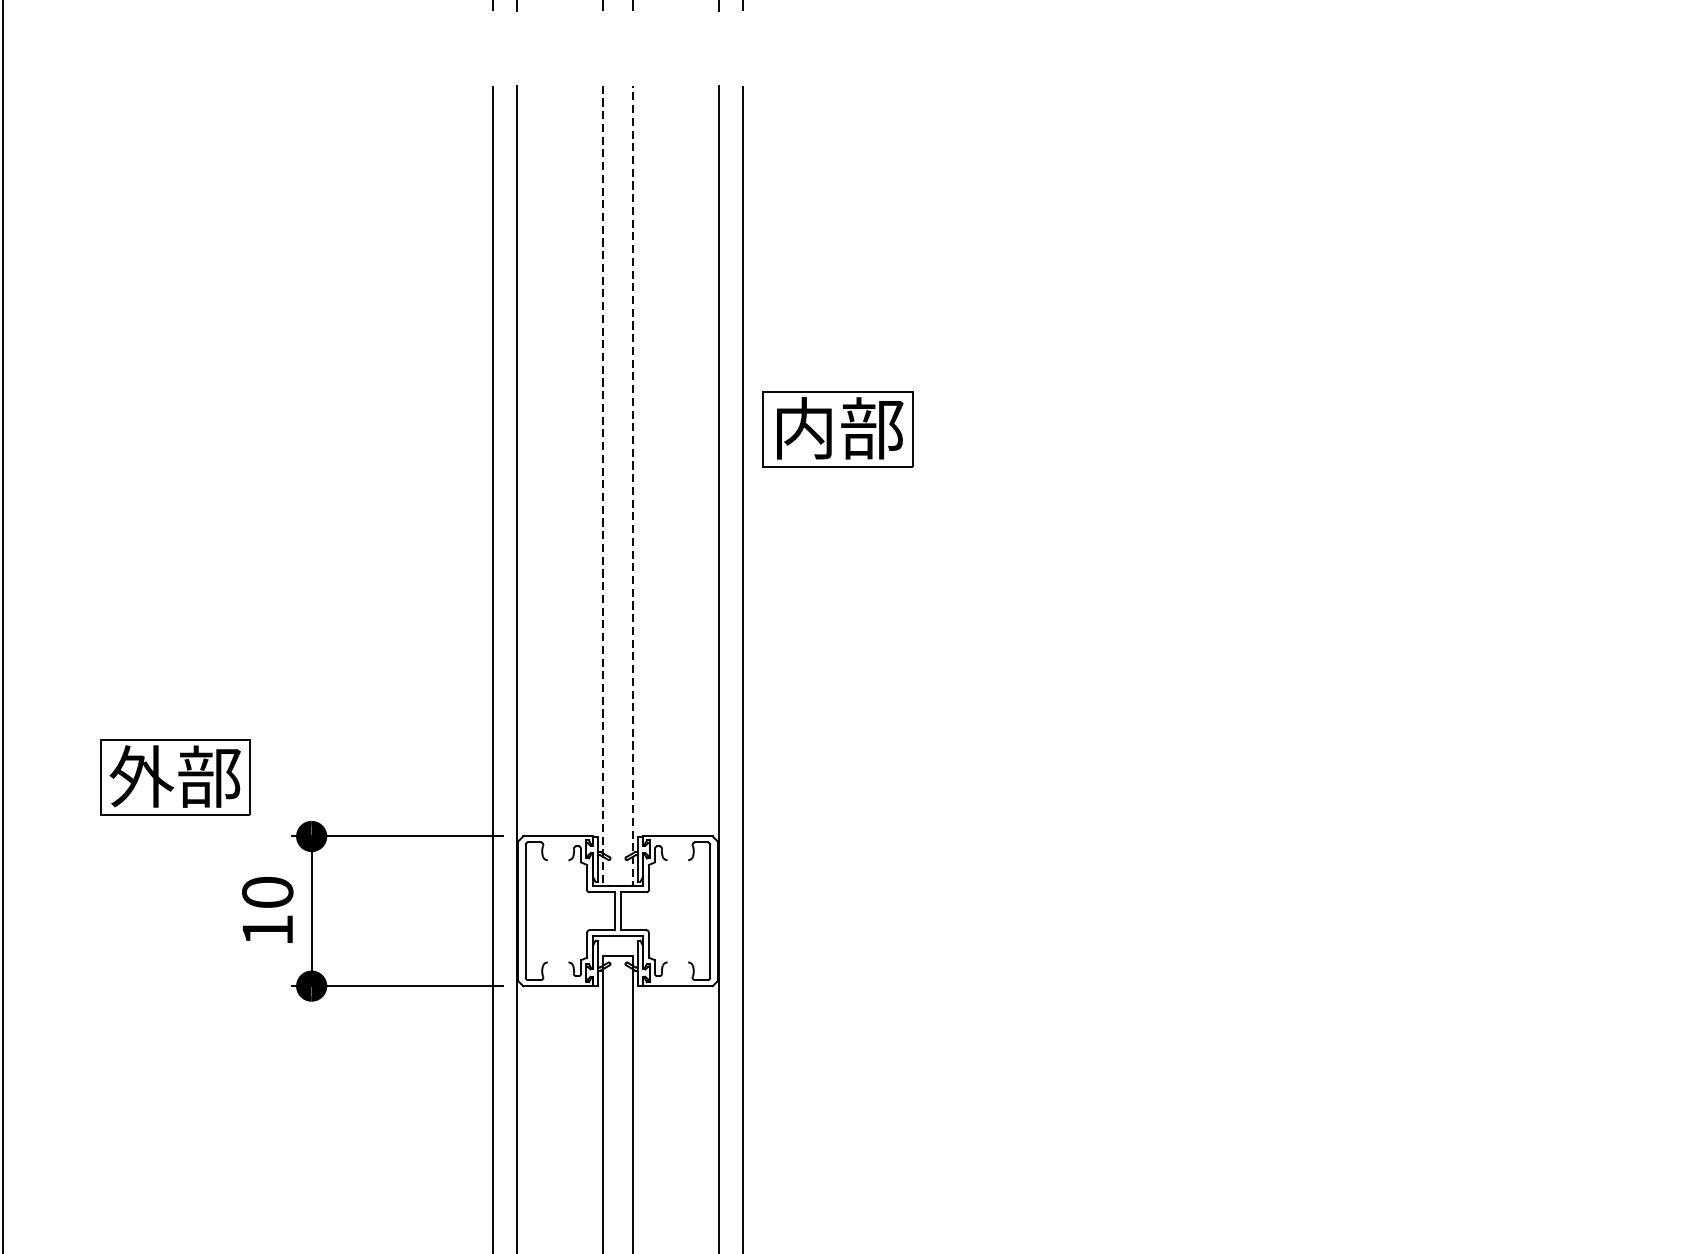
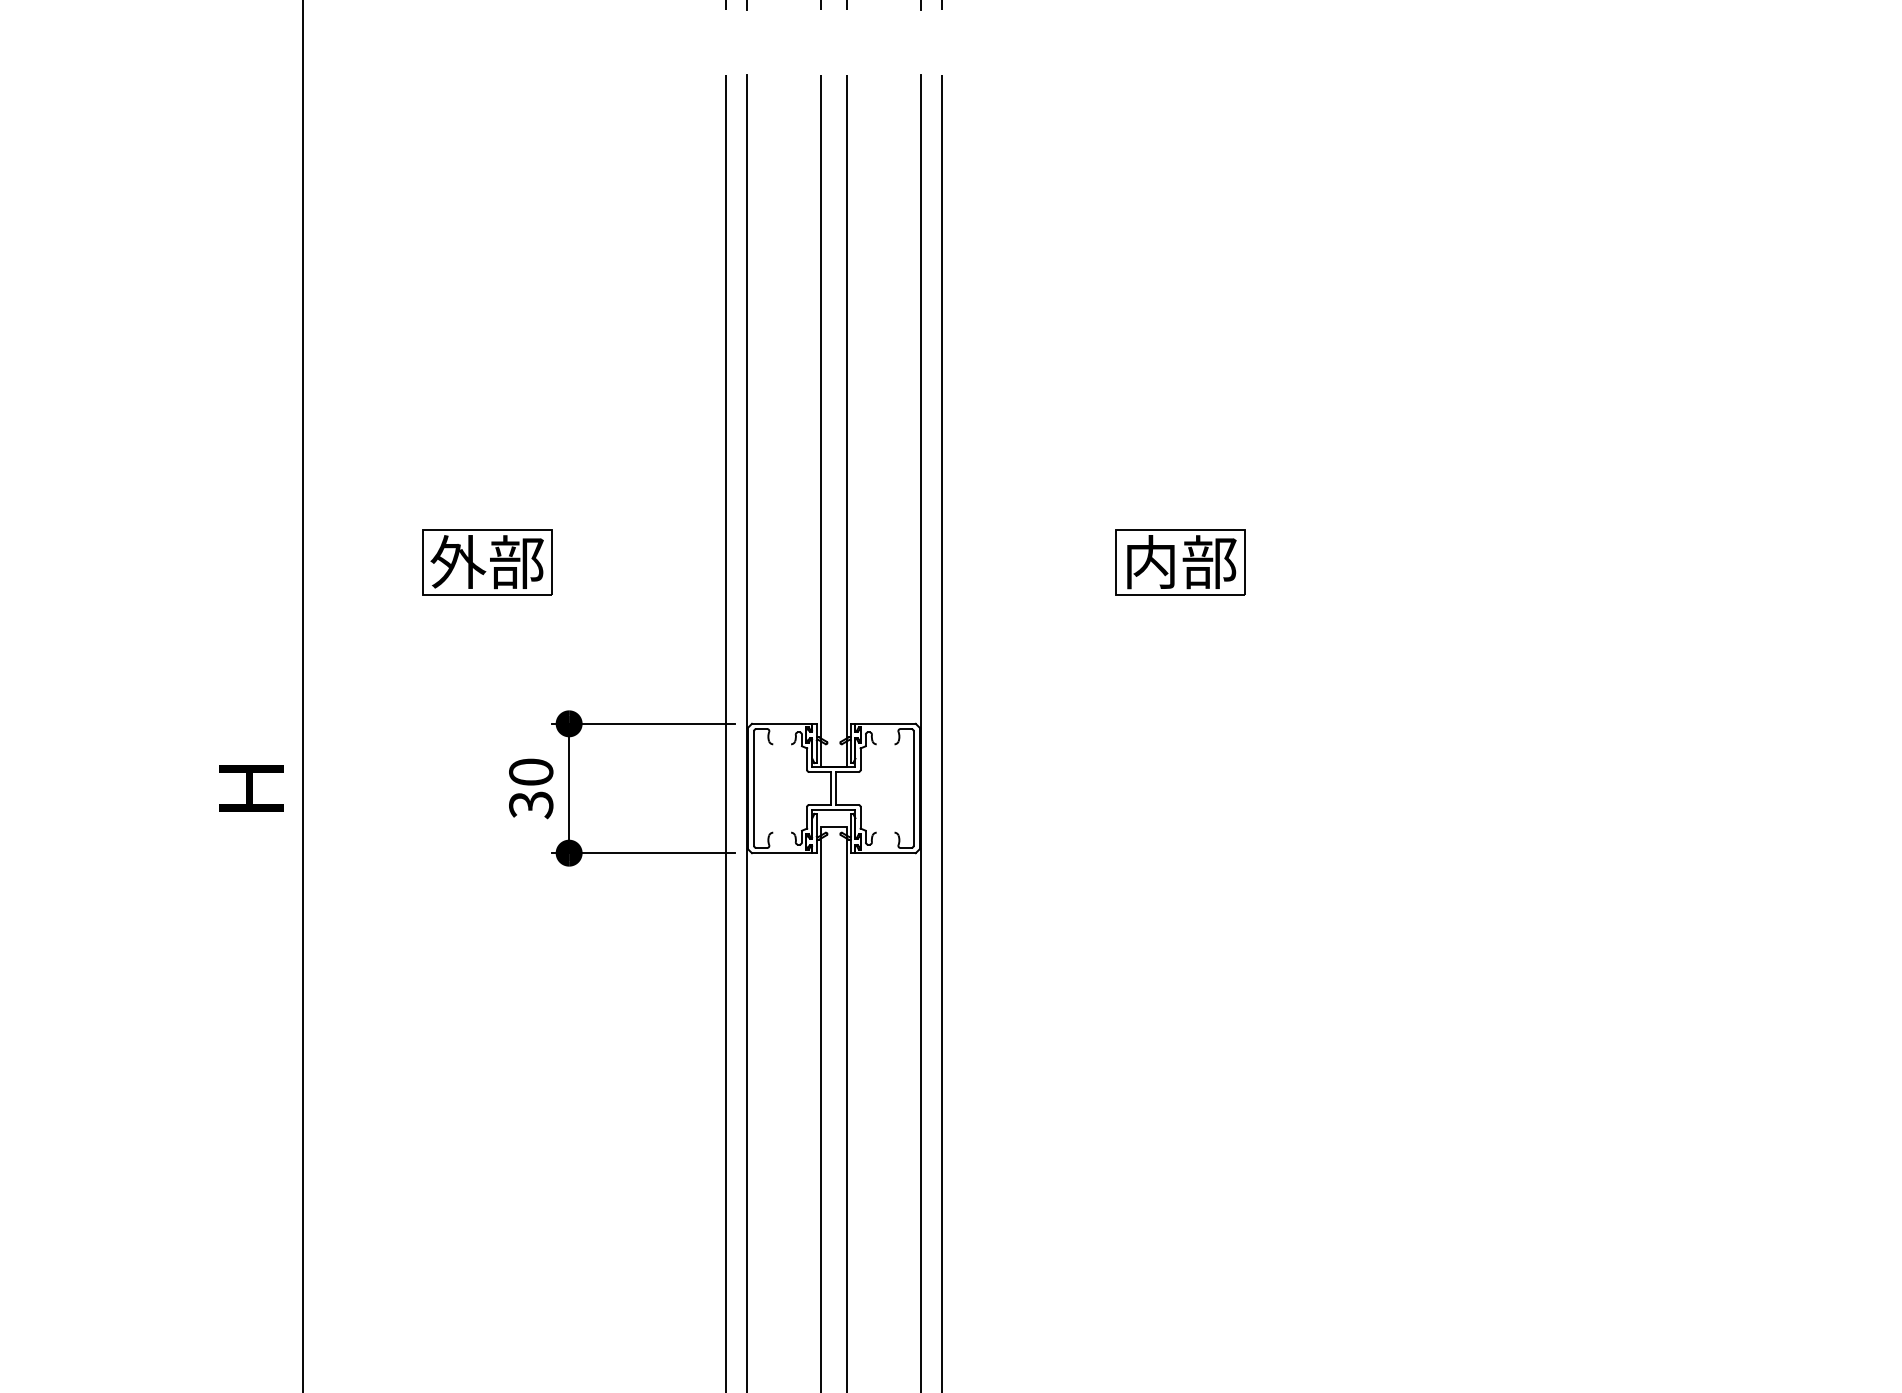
part: (838, 428) -> (1180, 562), moved
part: (175, 777) -> (487, 562), moved
line: (617, 885) -> (833, 766), dashed -> solid
text: (268, 930) -> (531, 805), 10 -> 30

